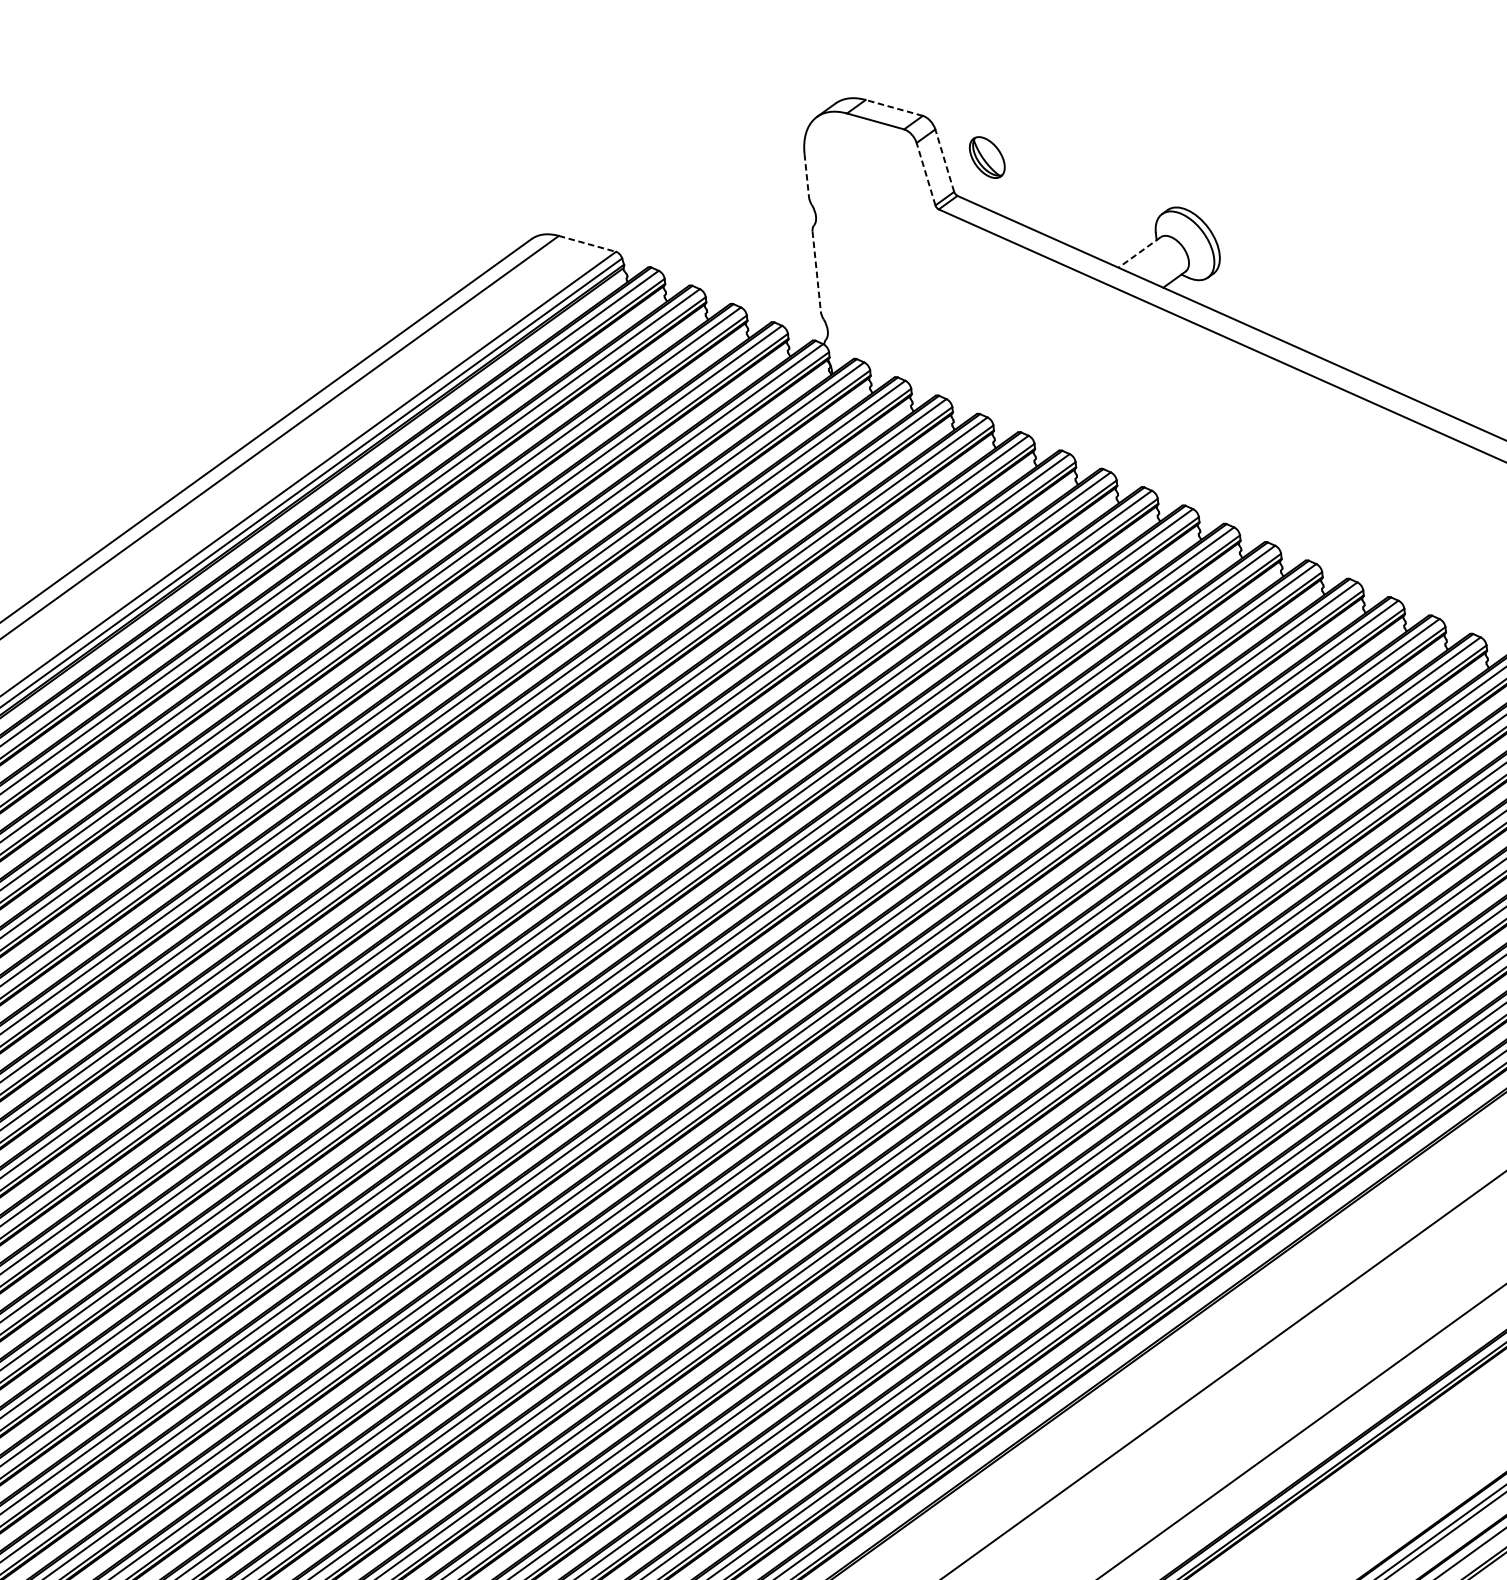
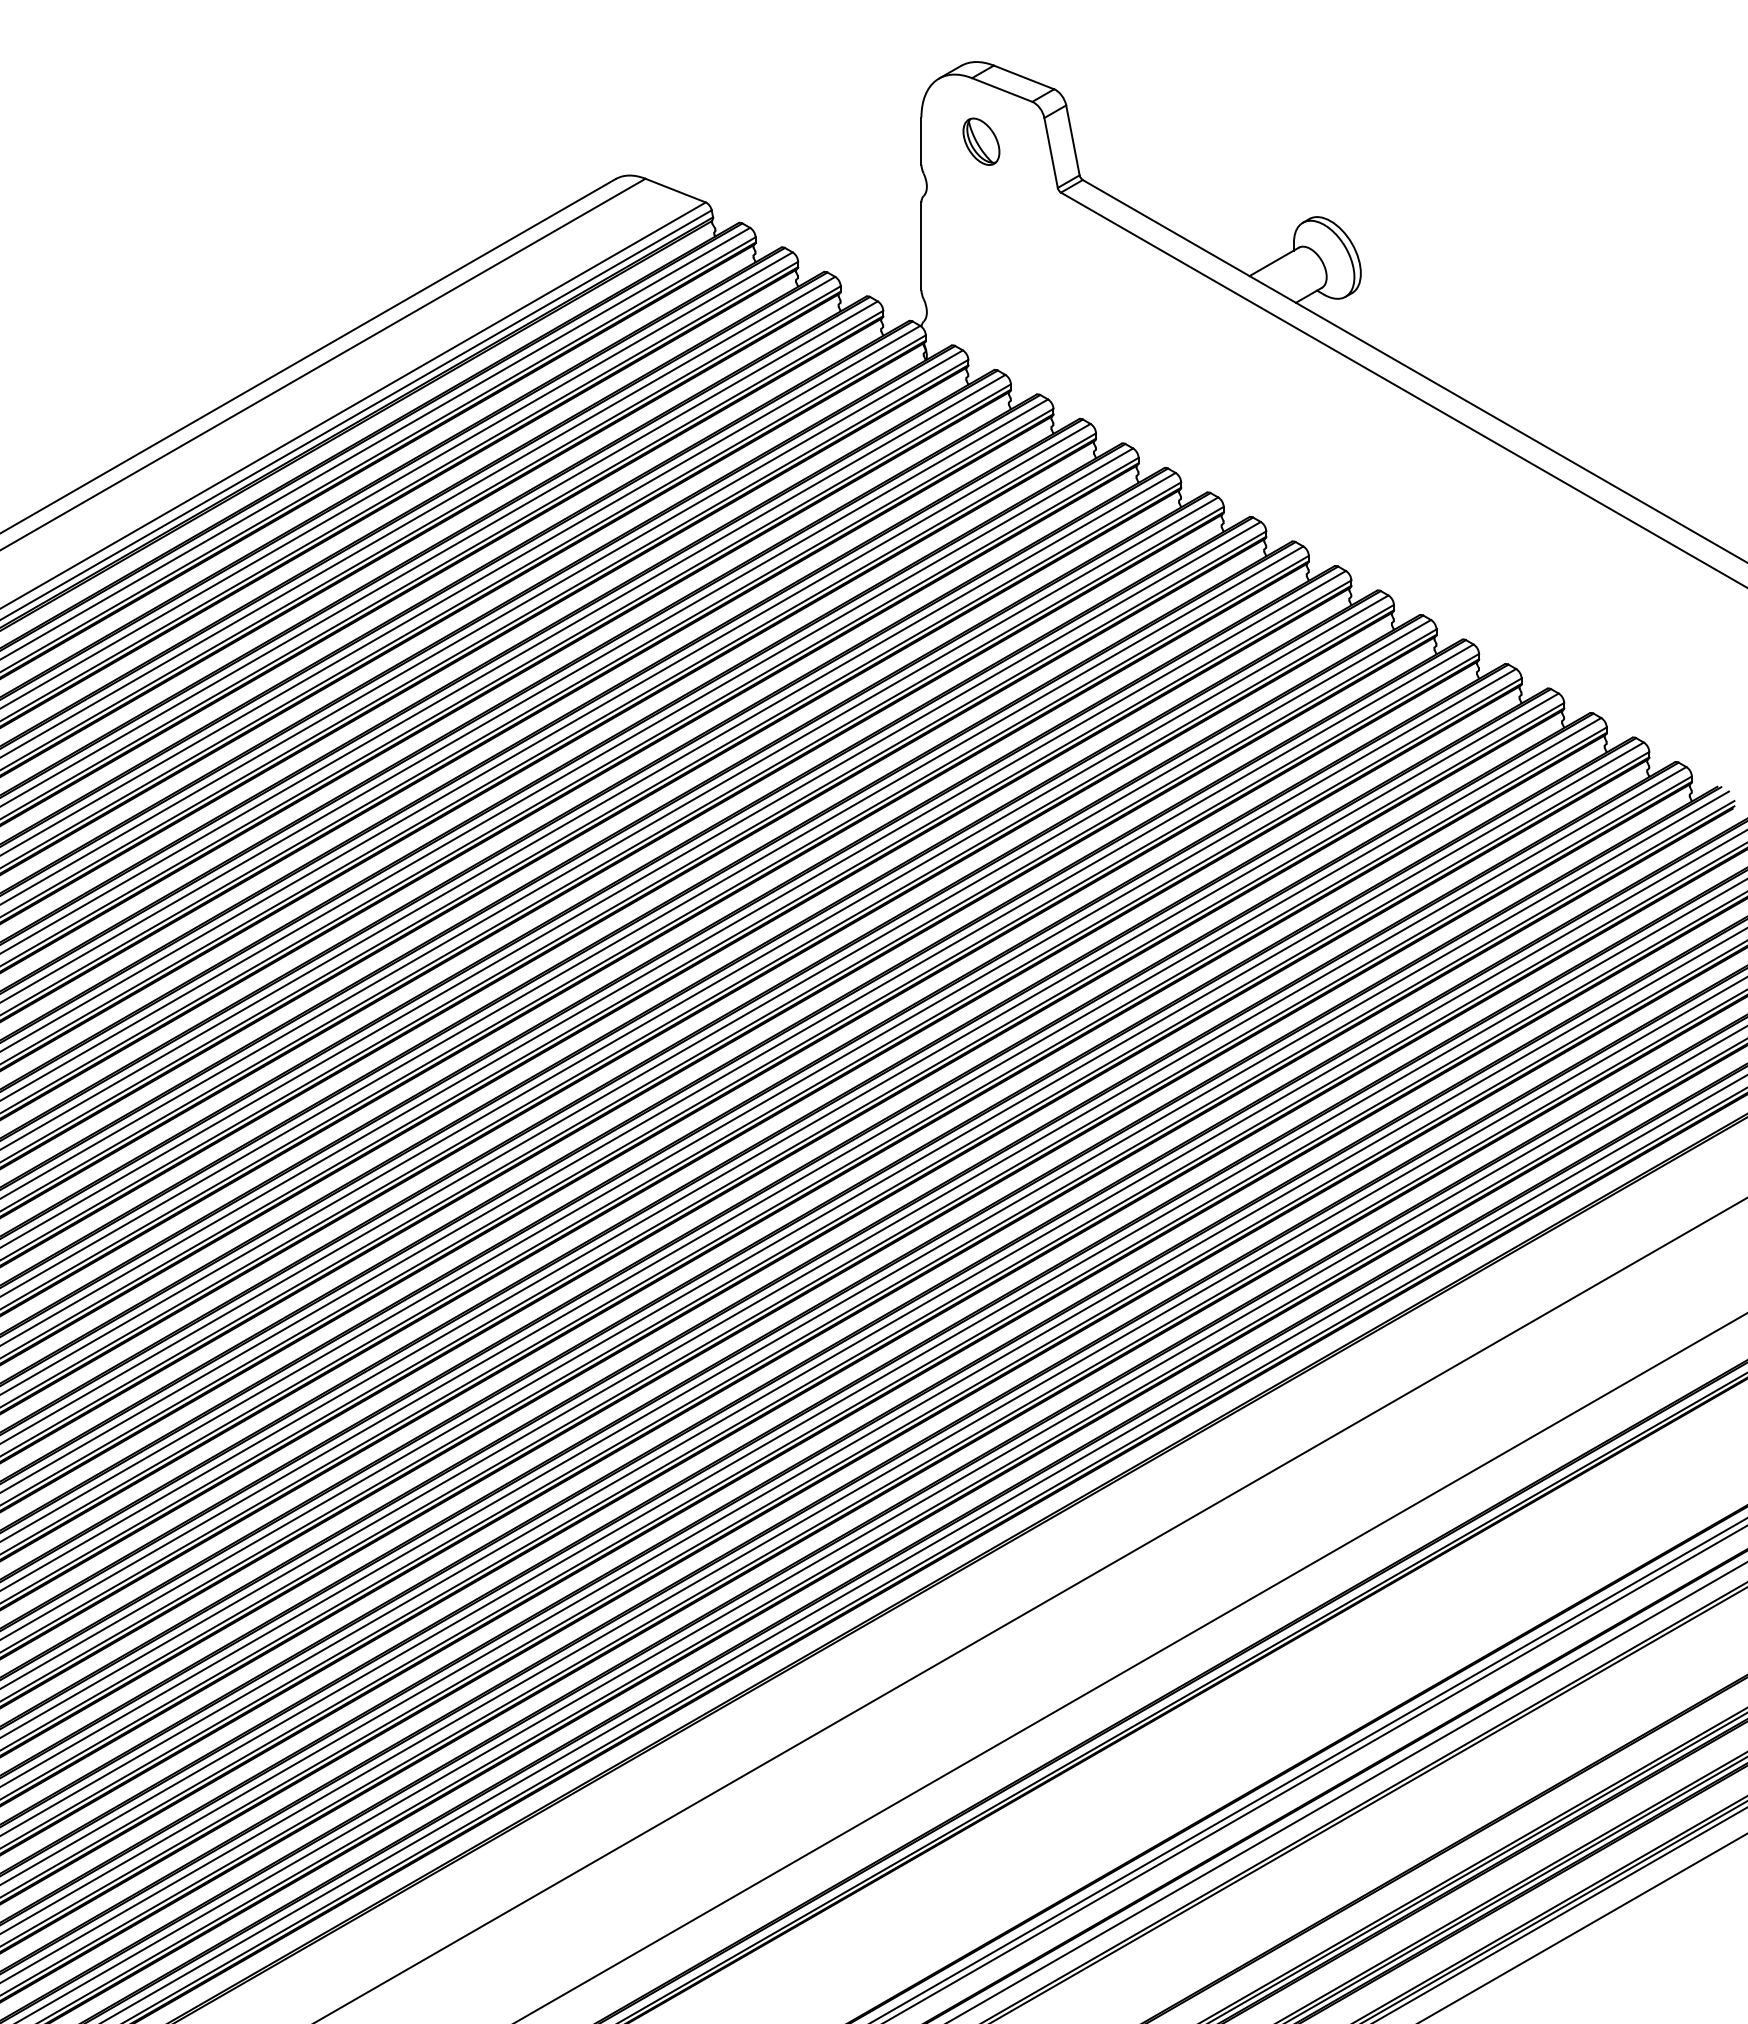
line: (893, 108) -> (1023, 77), dashed -> solid
part: (987, 157) -> (981, 141), moved
line: (944, 160) -> (1072, 140), dashed -> solid
line: (926, 173) -> (1051, 152), dashed -> solid
line: (806, 175) -> (921, 141), dashed -> solid
line: (588, 243) -> (676, 190), dashed -> solid
line: (1139, 253) -> (1273, 262), dashed -> solid
line: (816, 271) -> (921, 246), dashed -> solid

